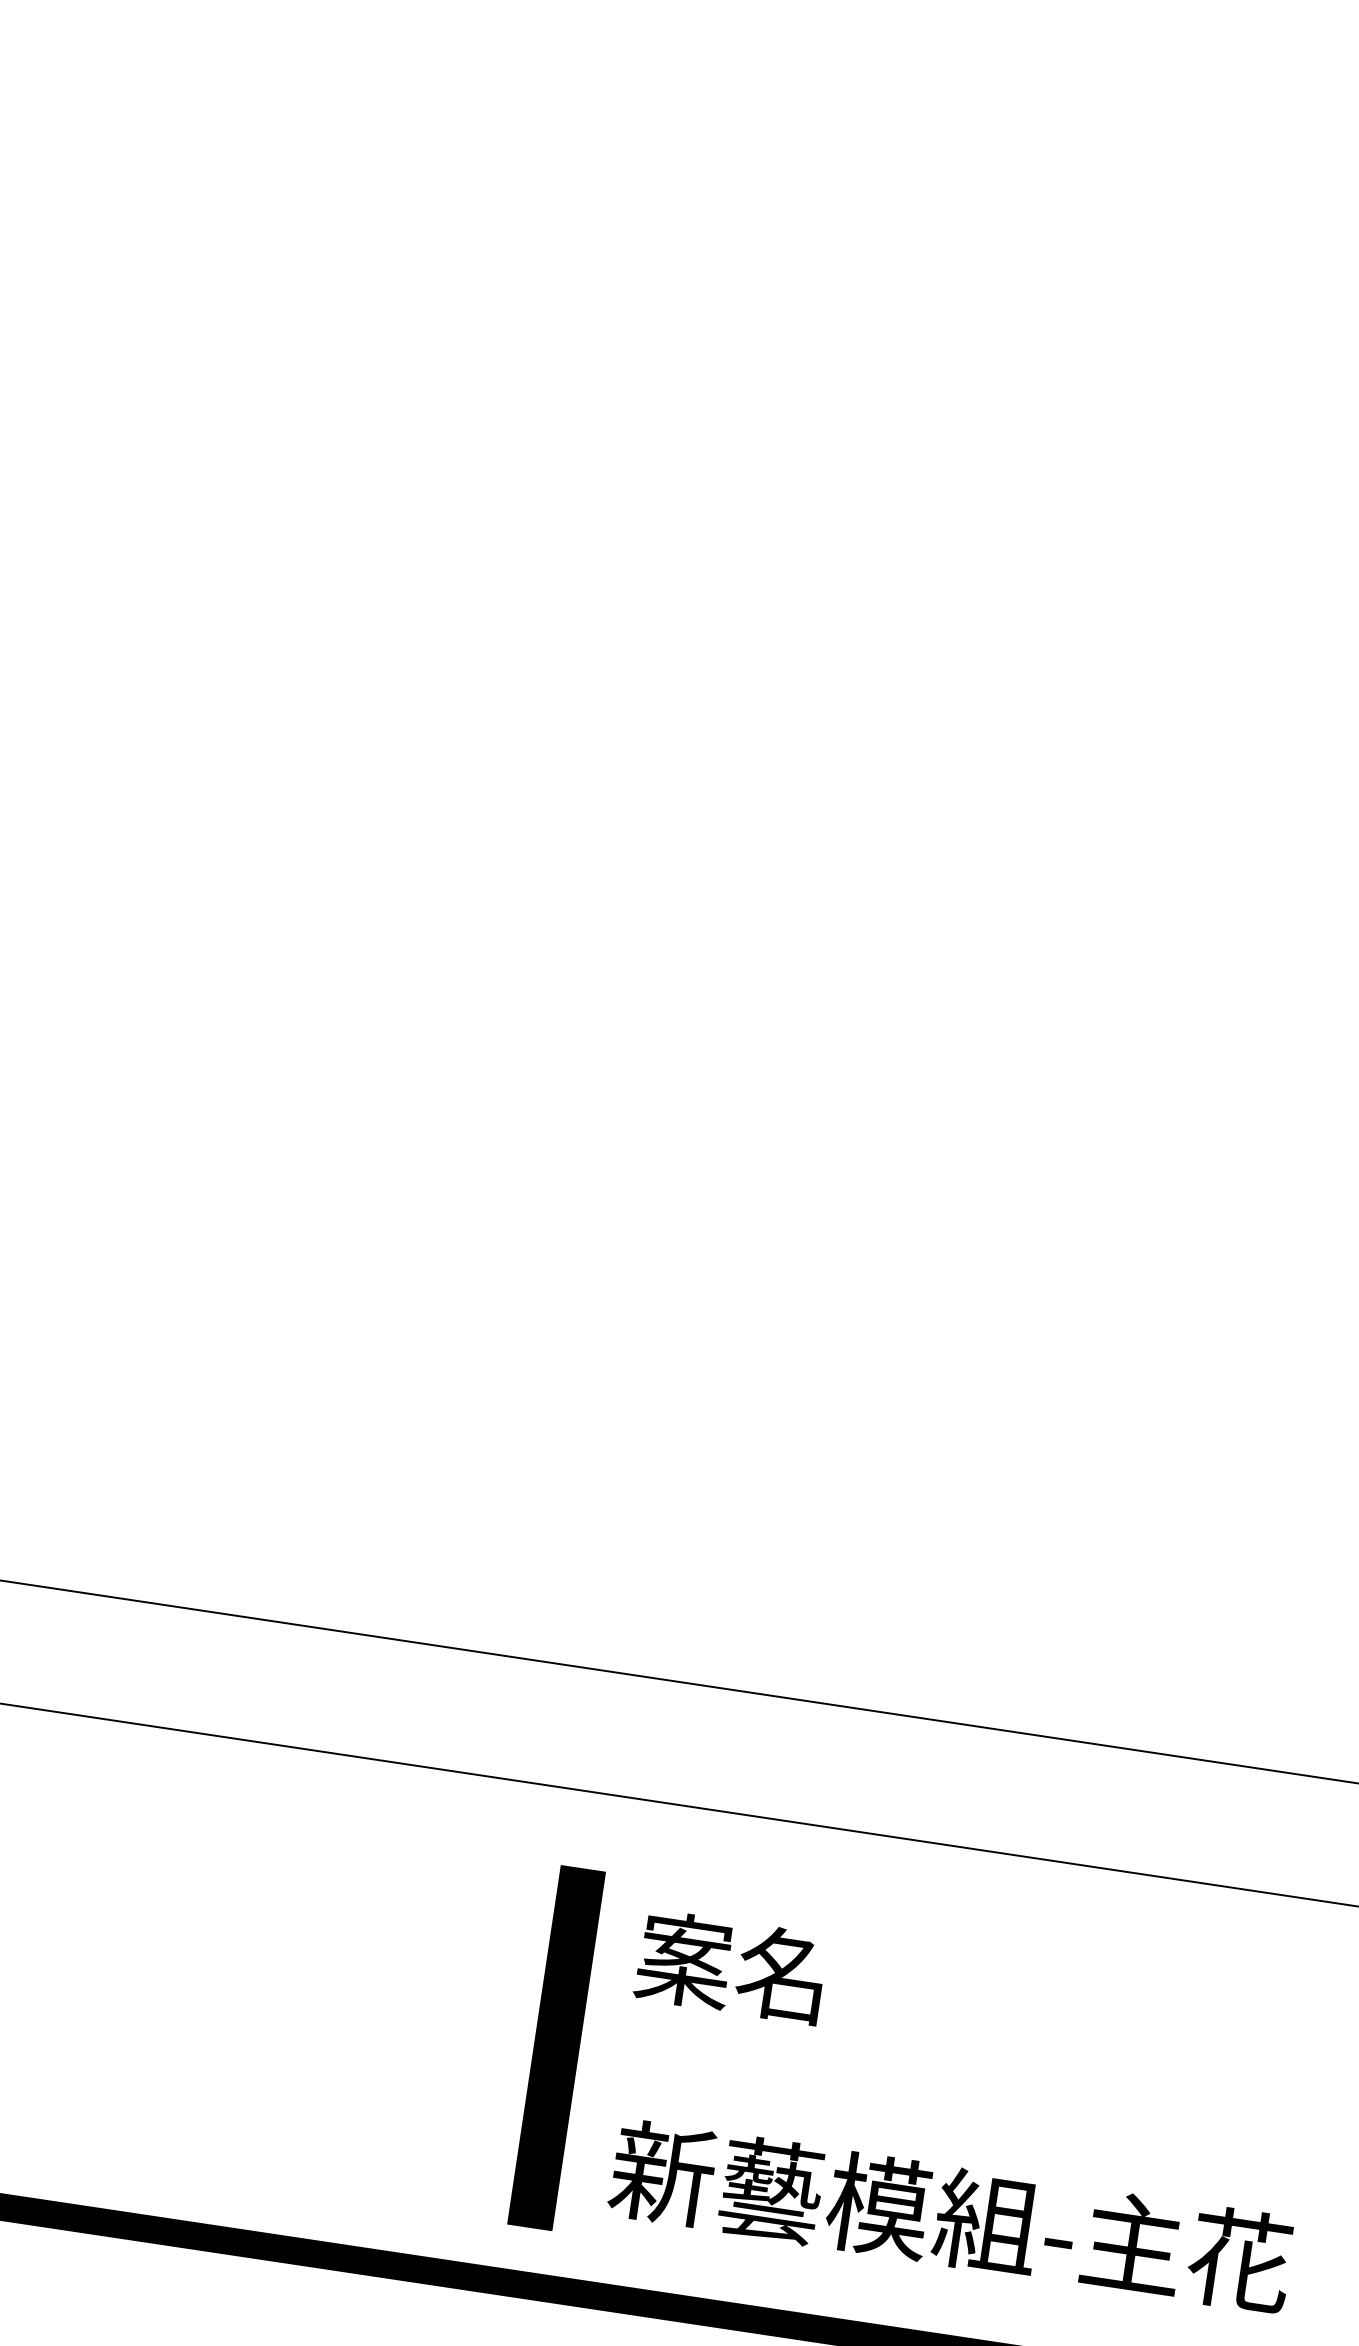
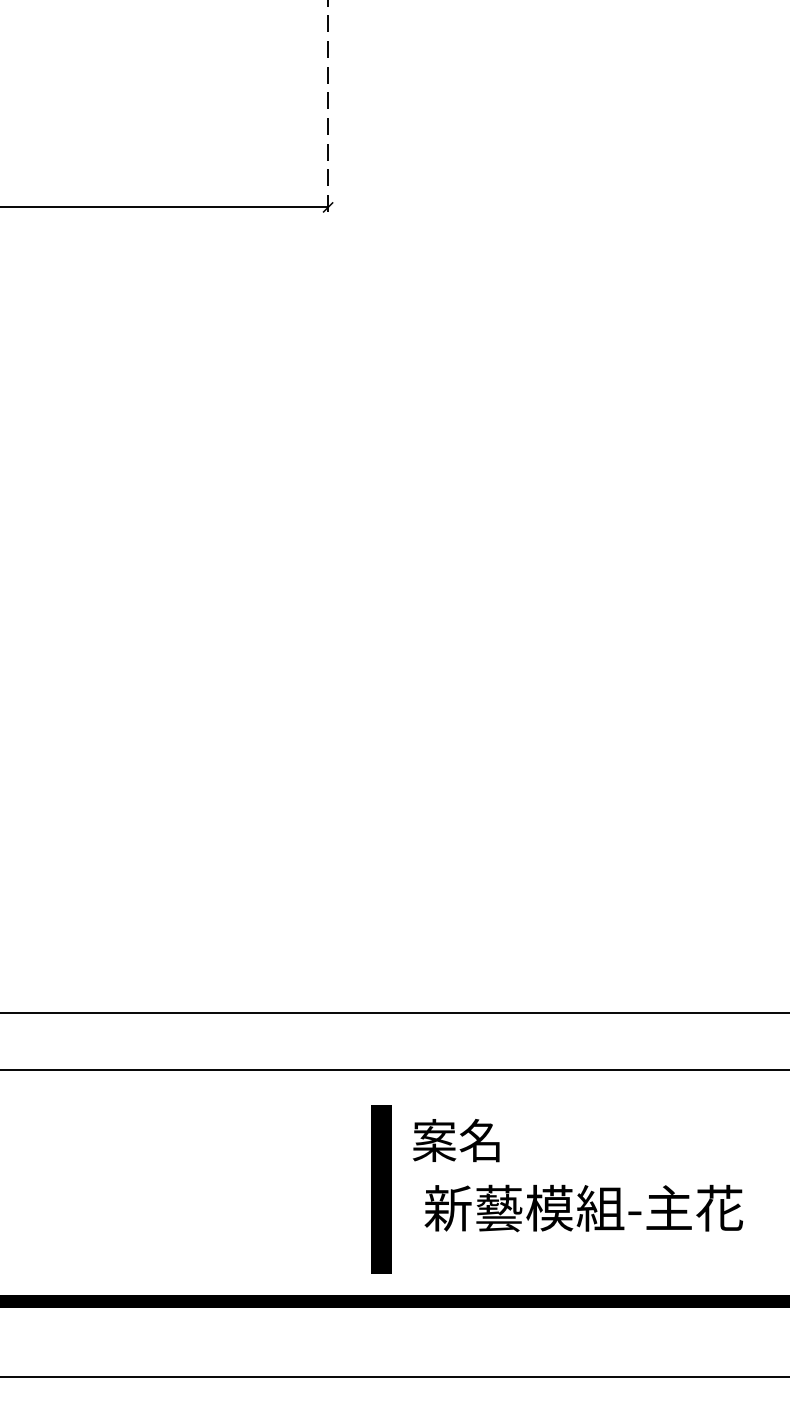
text: (950, 2217) -> (583, 1208), moved

